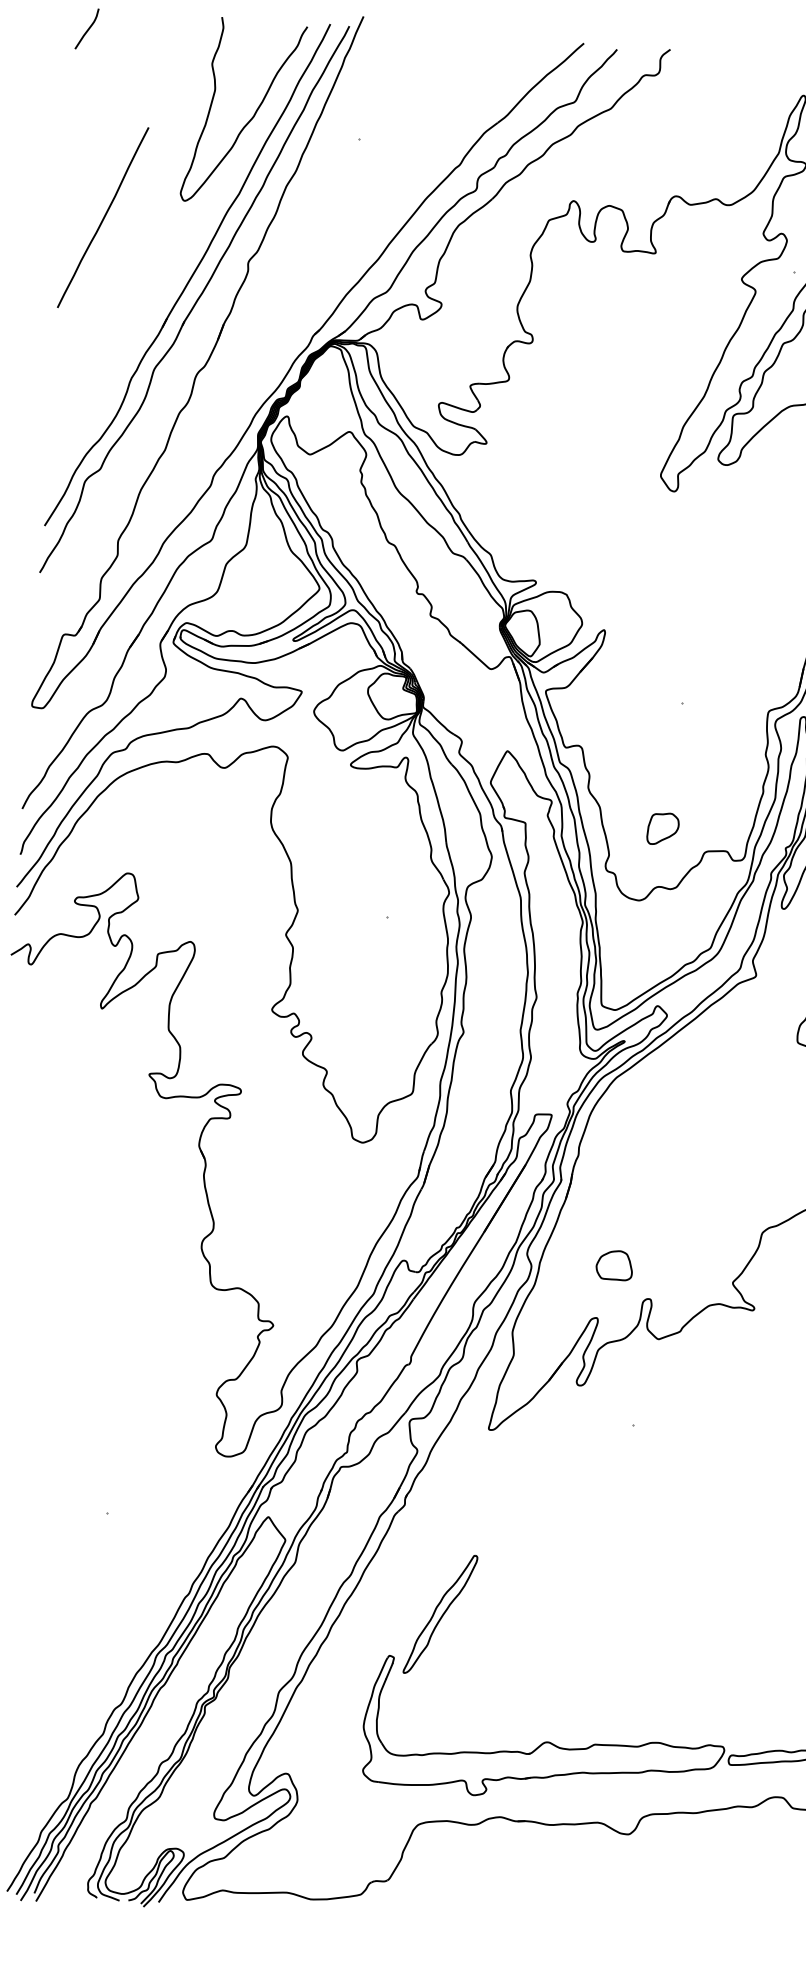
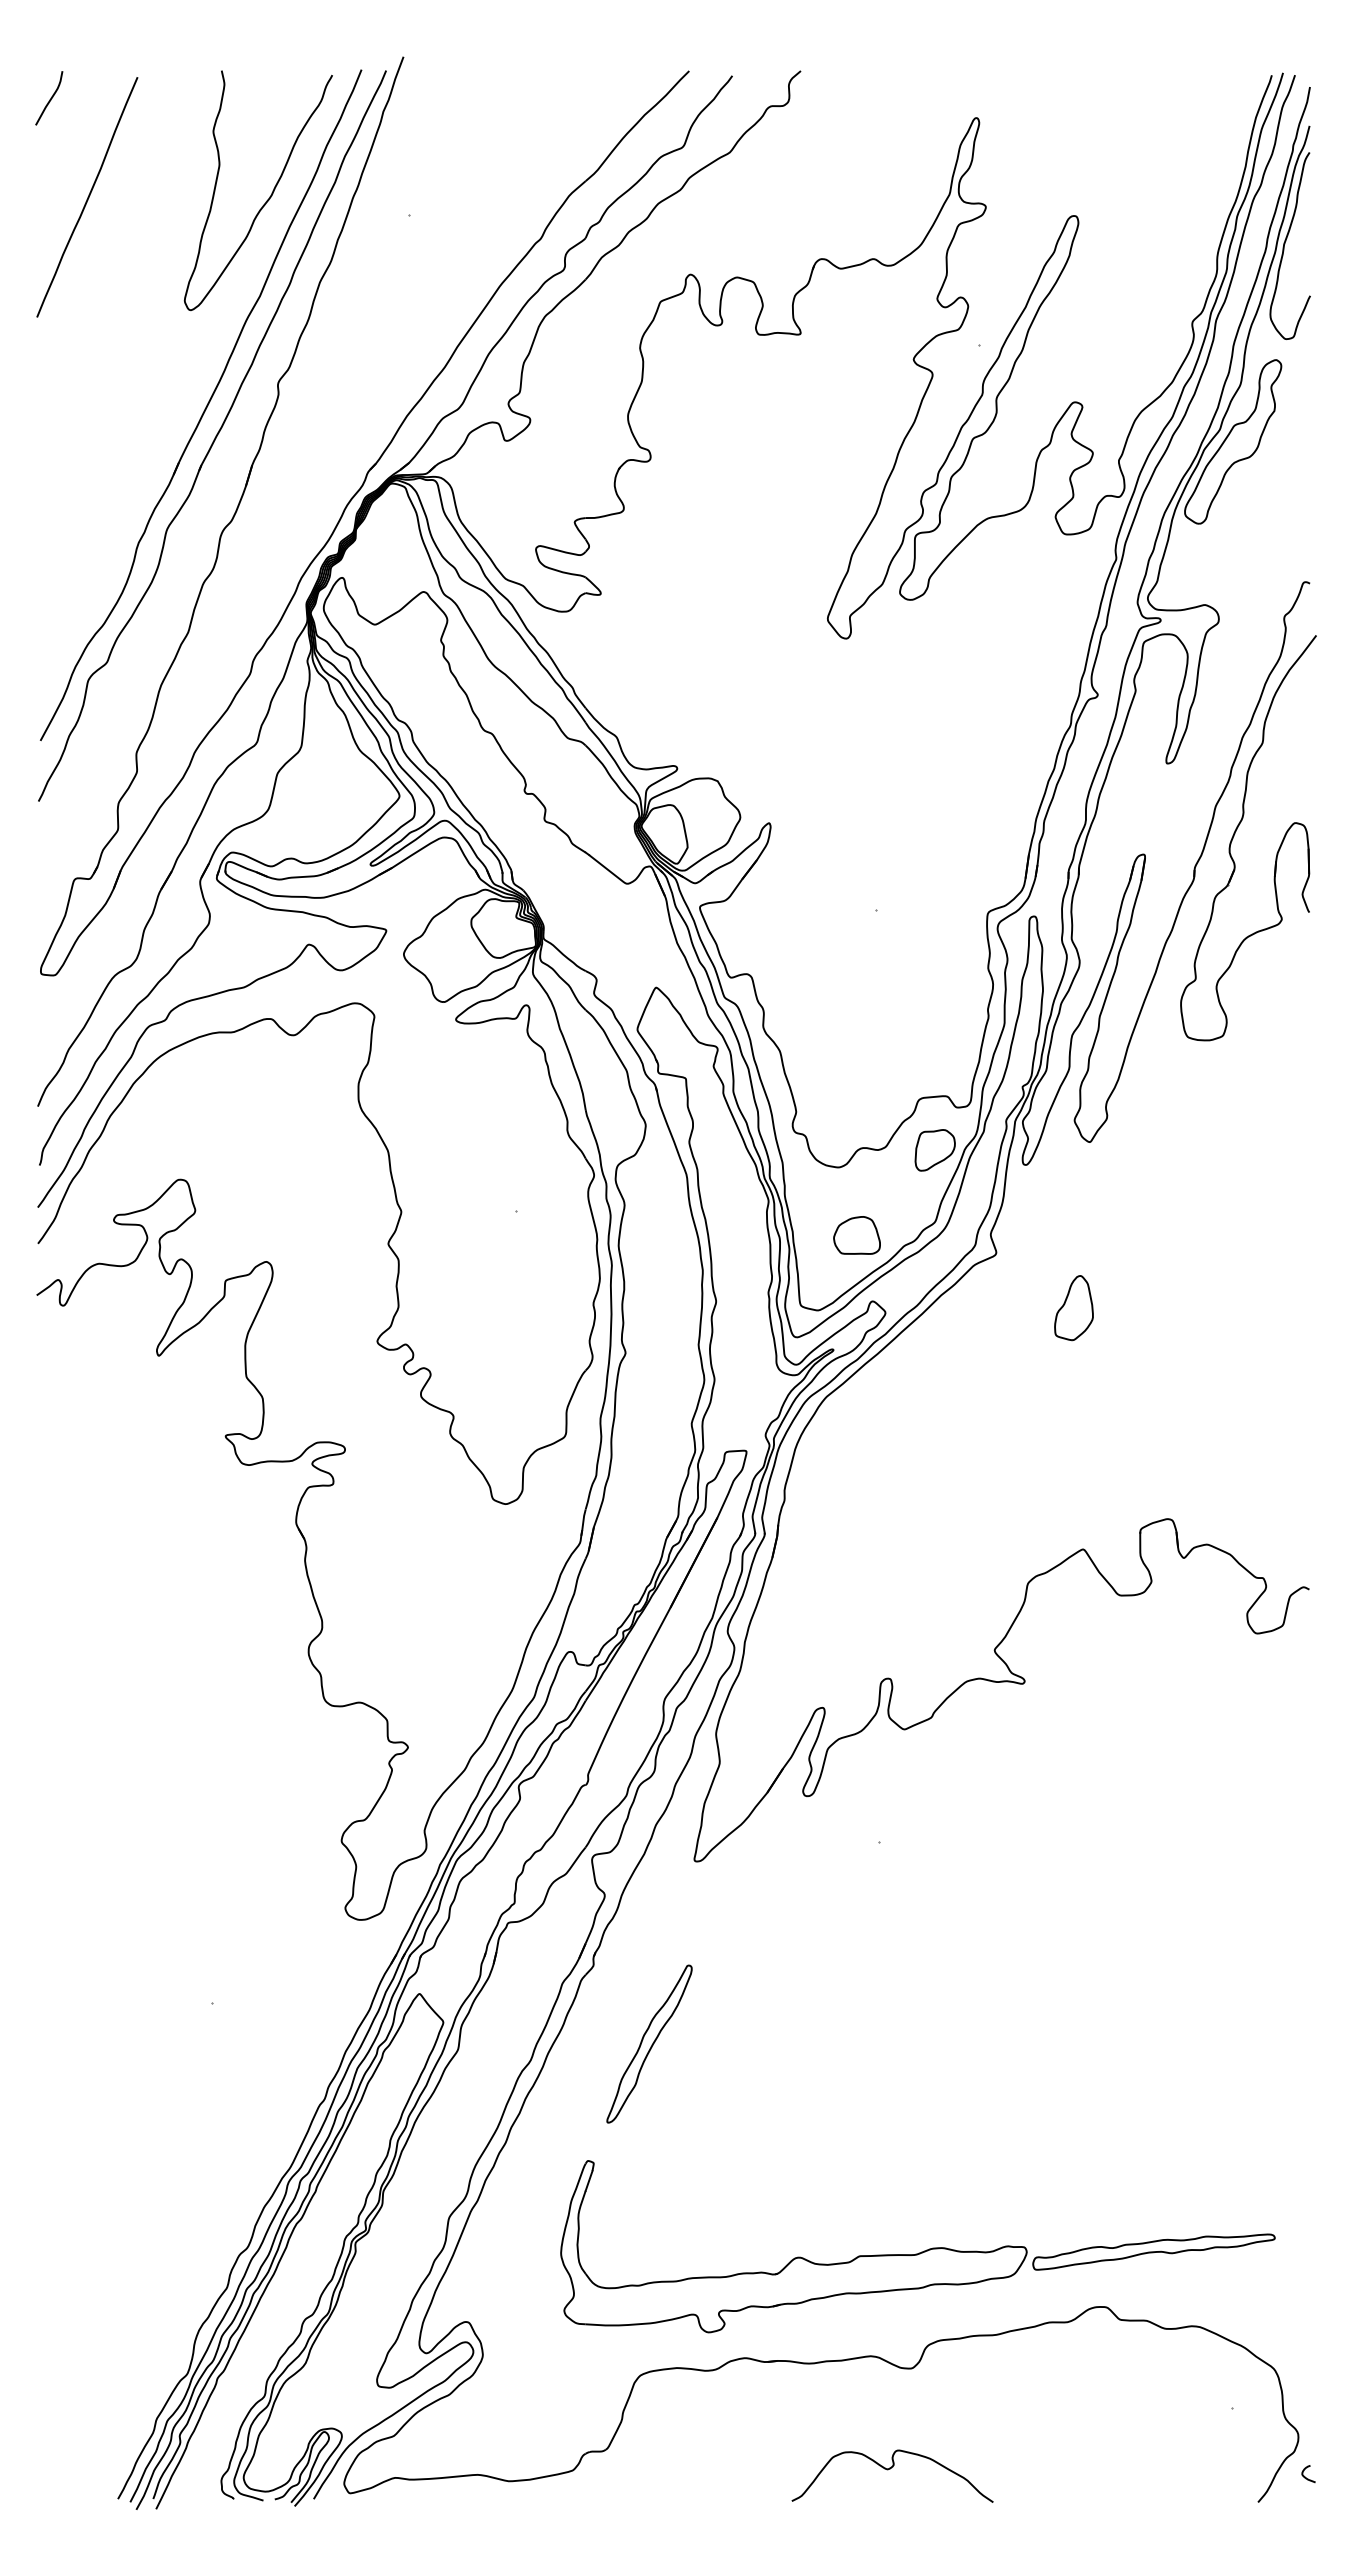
curve: (103, 217) -> (87, 197), moved
part: (662, 829) -> (934, 1150), moved
part: (614, 1265) -> (856, 1235), moved
part: (440, 1613) -> (649, 2043), moved
curve: (606, 1911) -> (890, 2469), added

